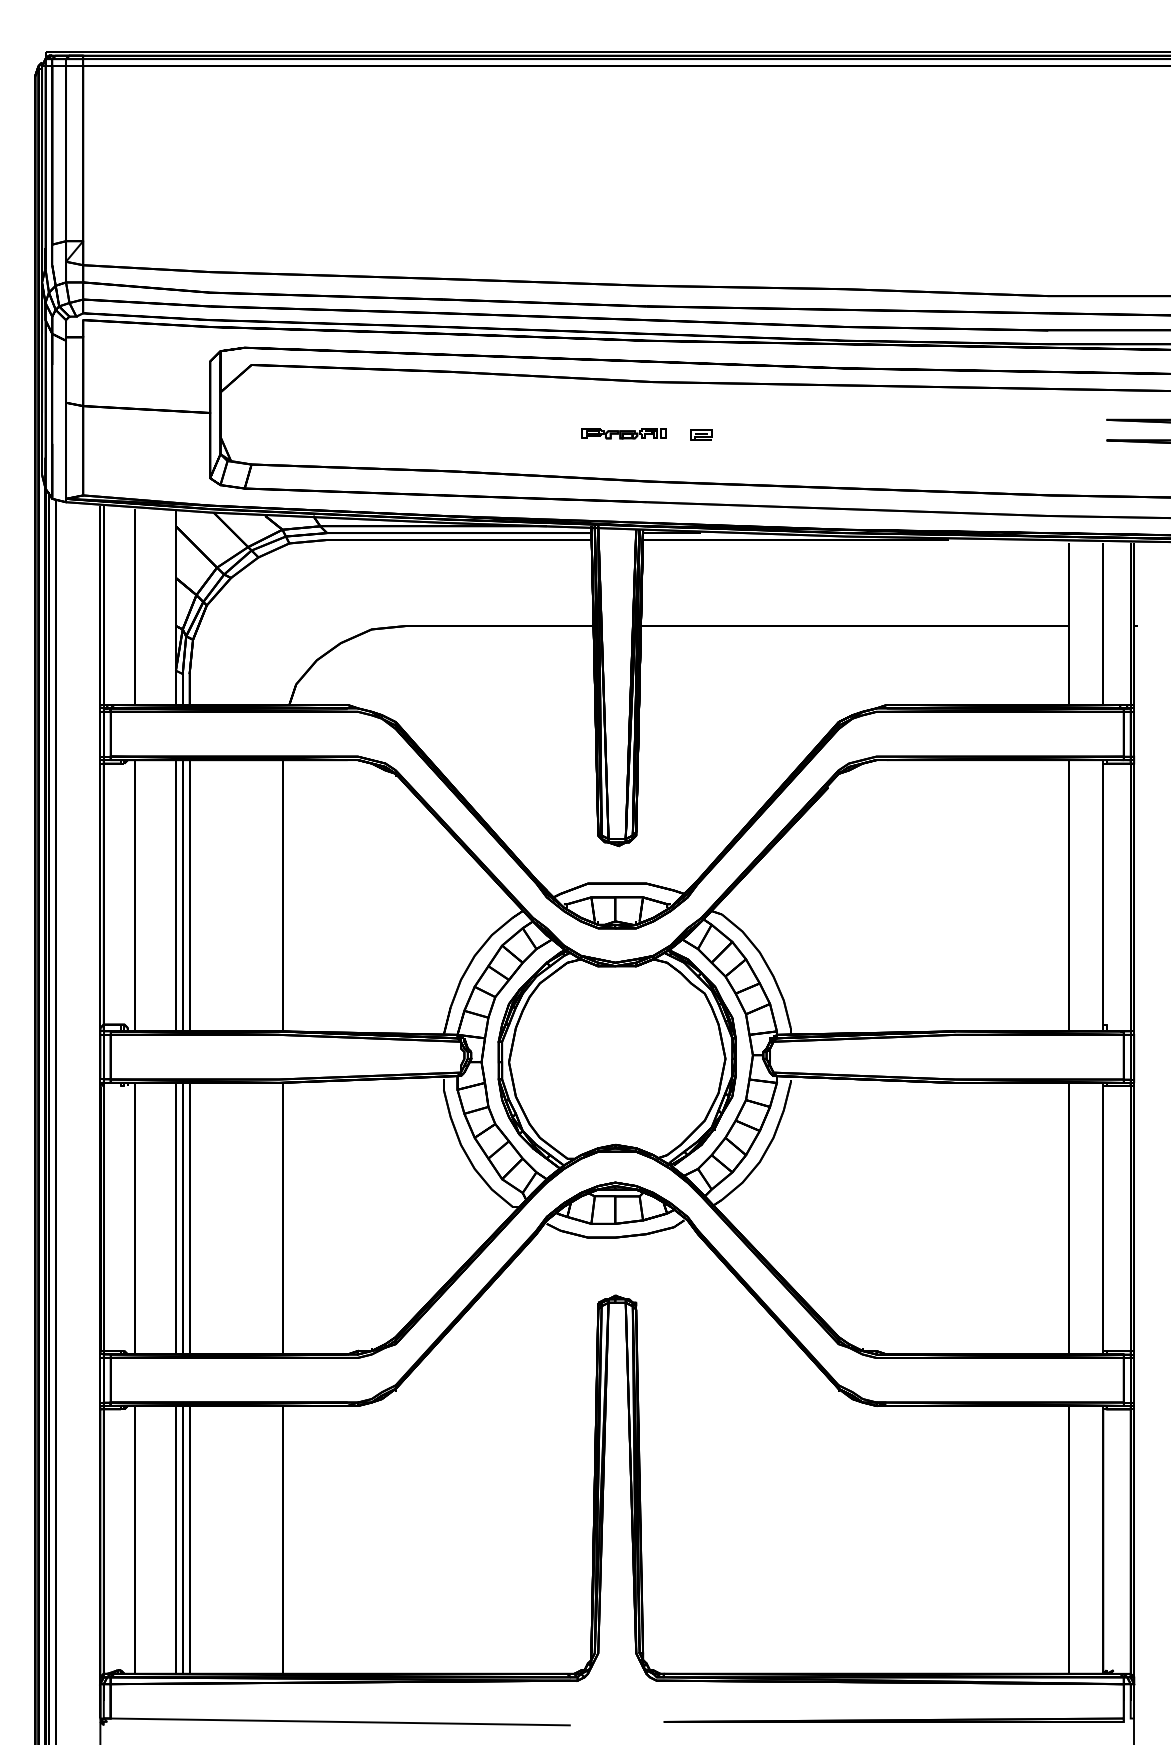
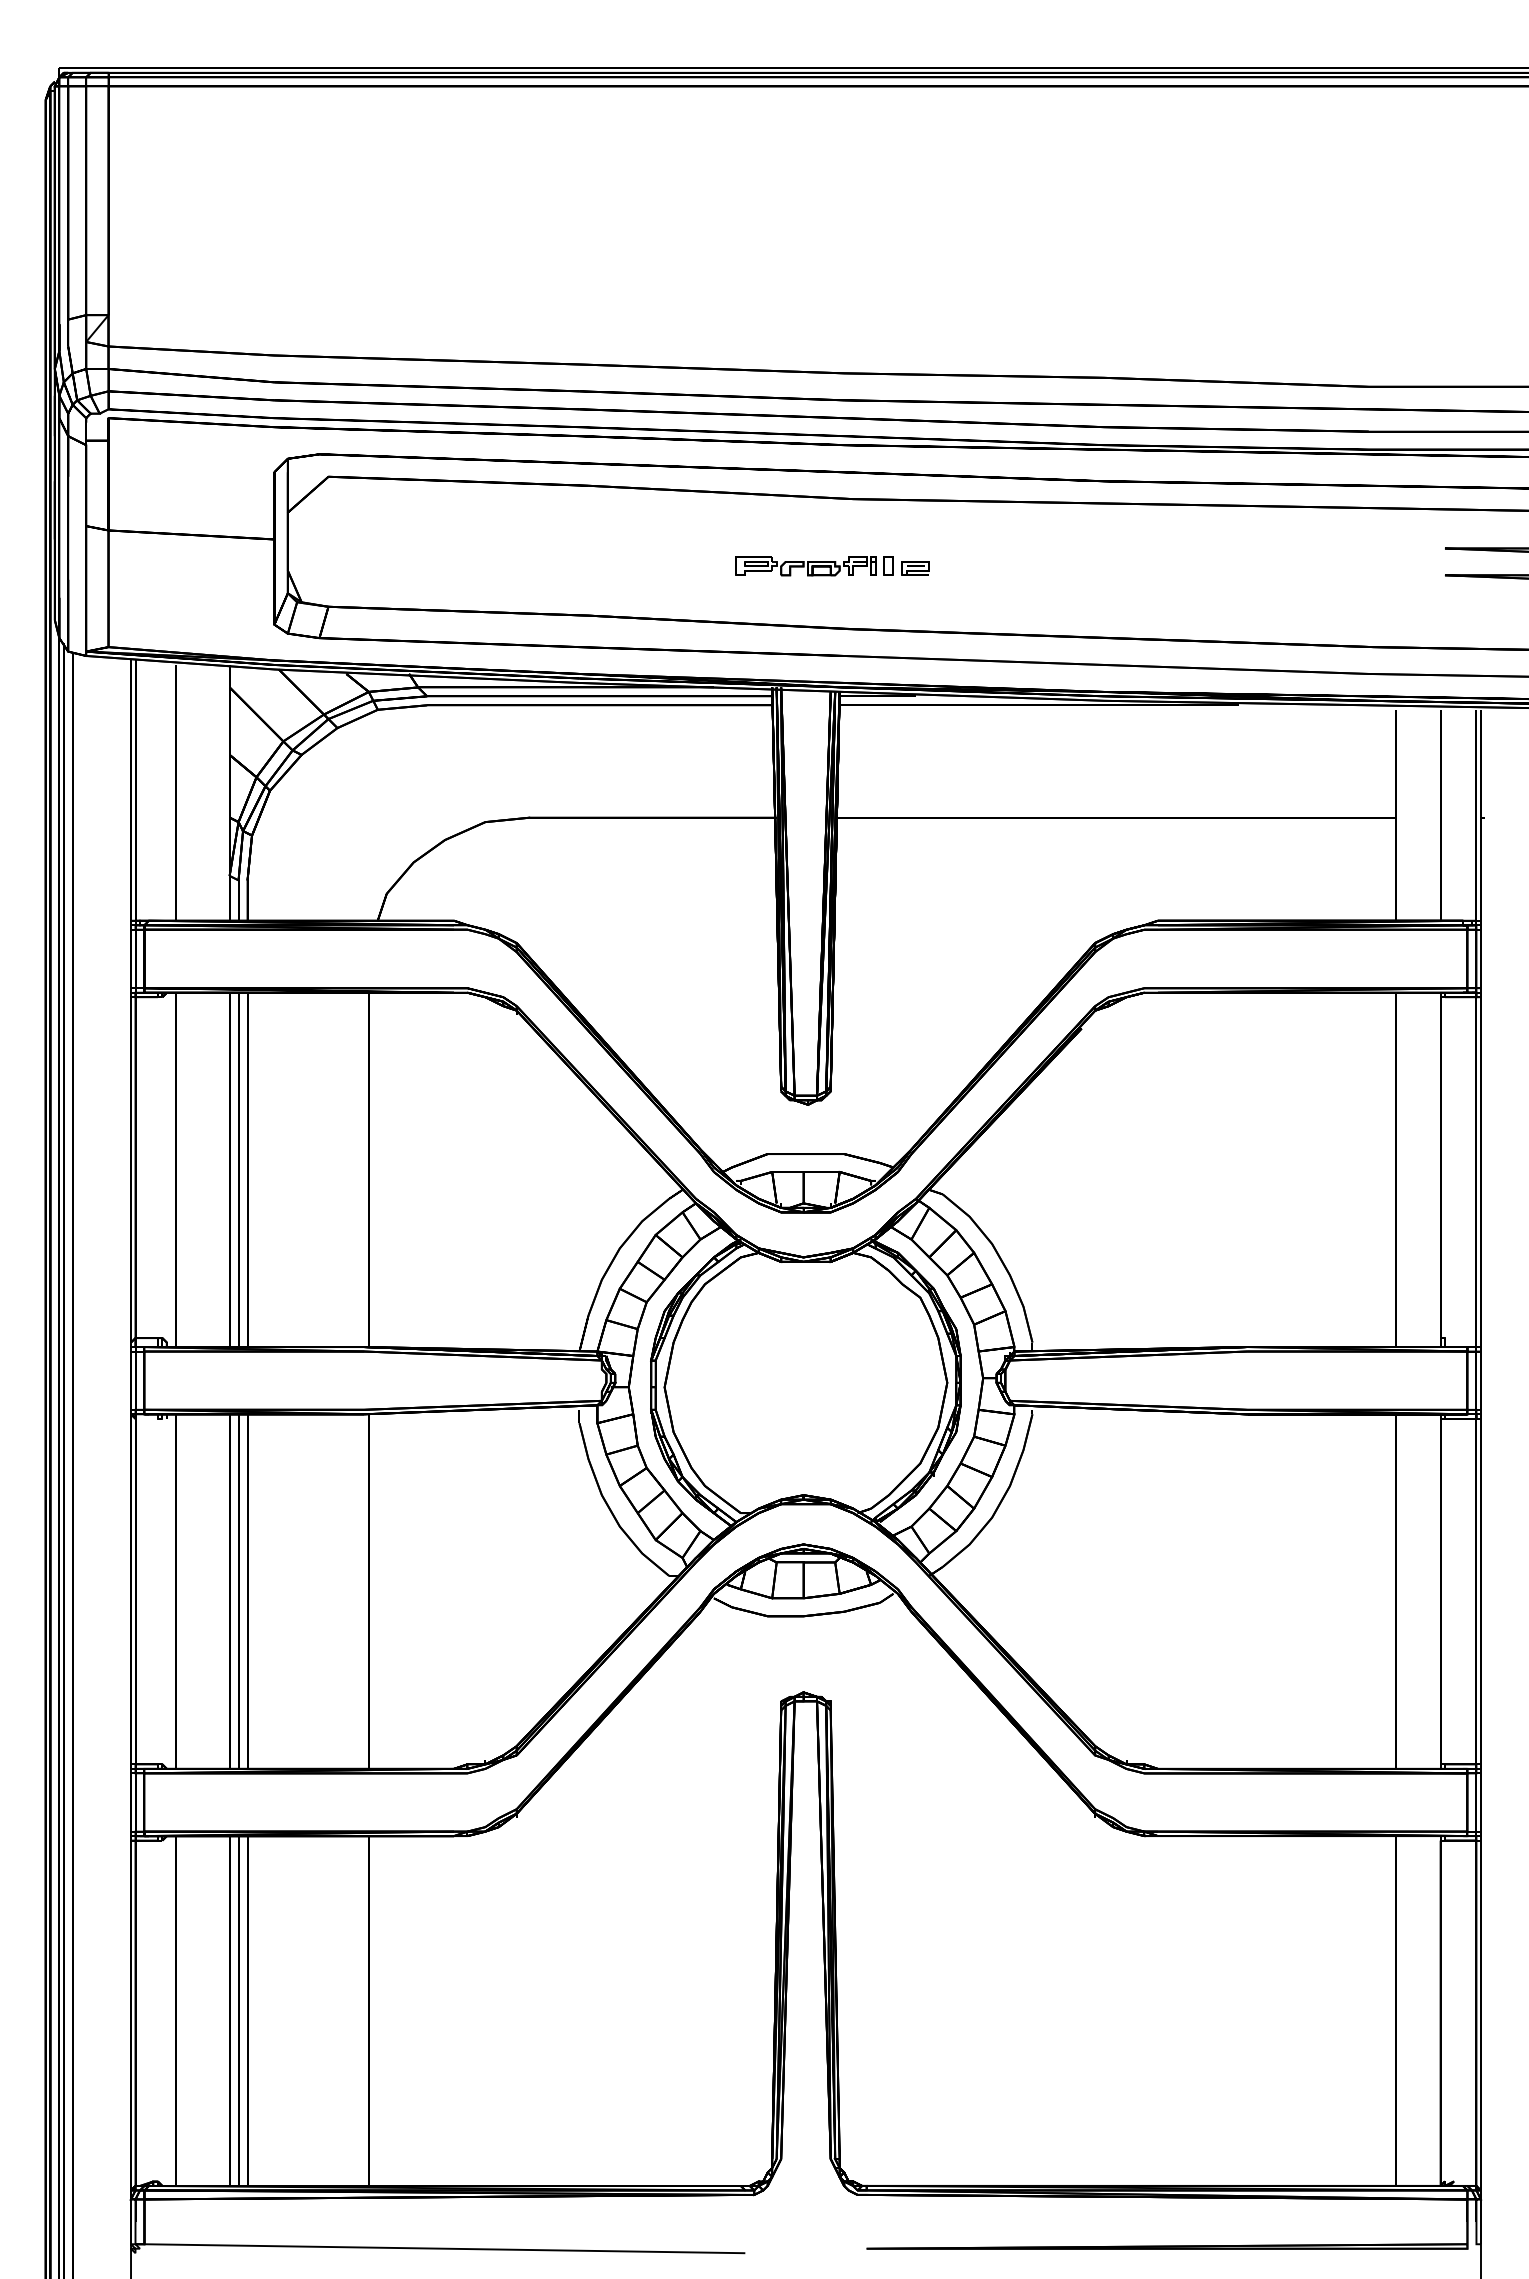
part: (623, 433) -> (814, 566), size x1.43

